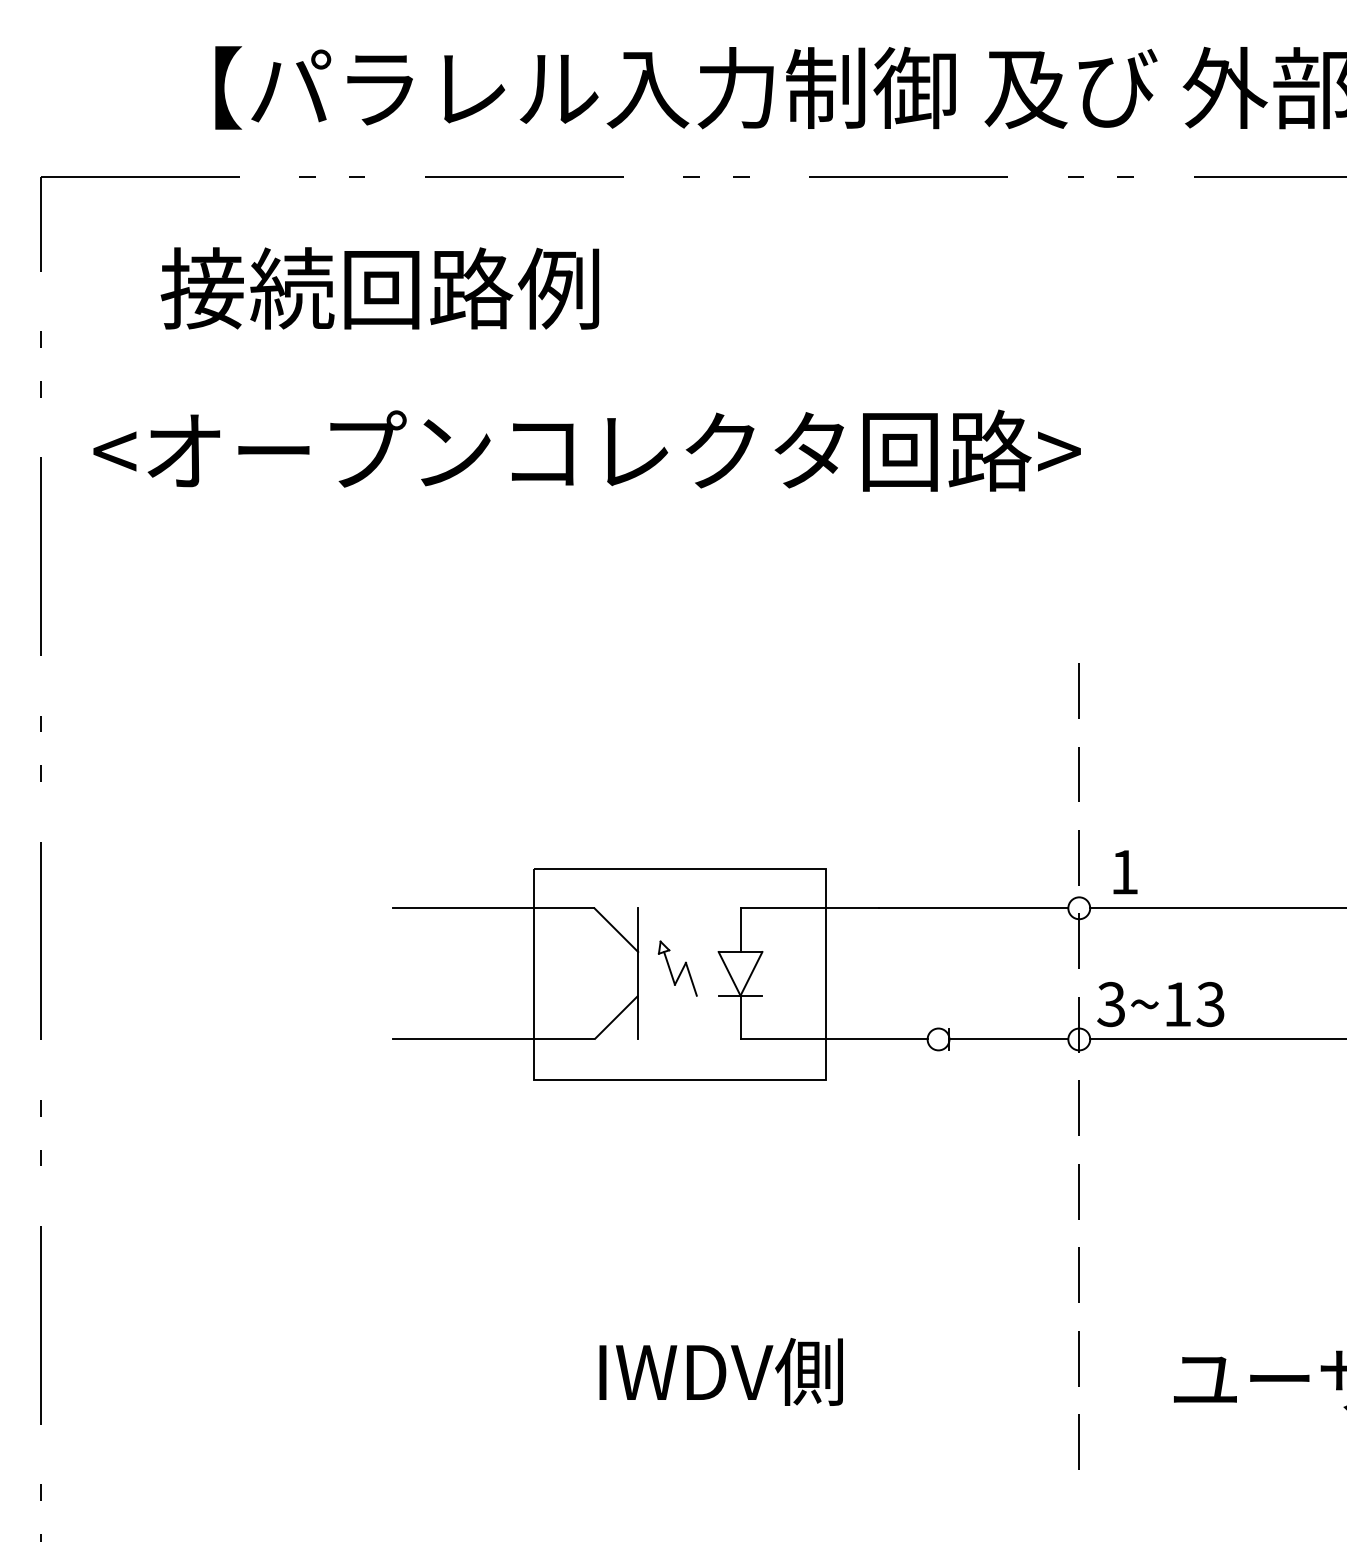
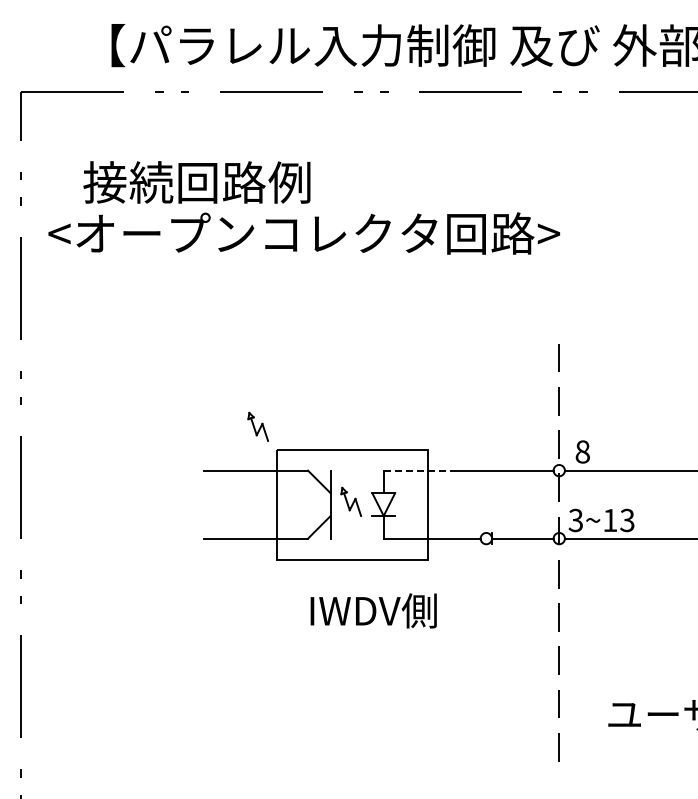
text: (379, 288) -> (196, 182), moved
part: (498, 823) -> (258, 426), added
text: (1124, 871) -> (582, 451), 1 -> 8
line: (809, 908) -> (419, 470), solid -> dashed
text: (720, 1371) -> (373, 610), moved

